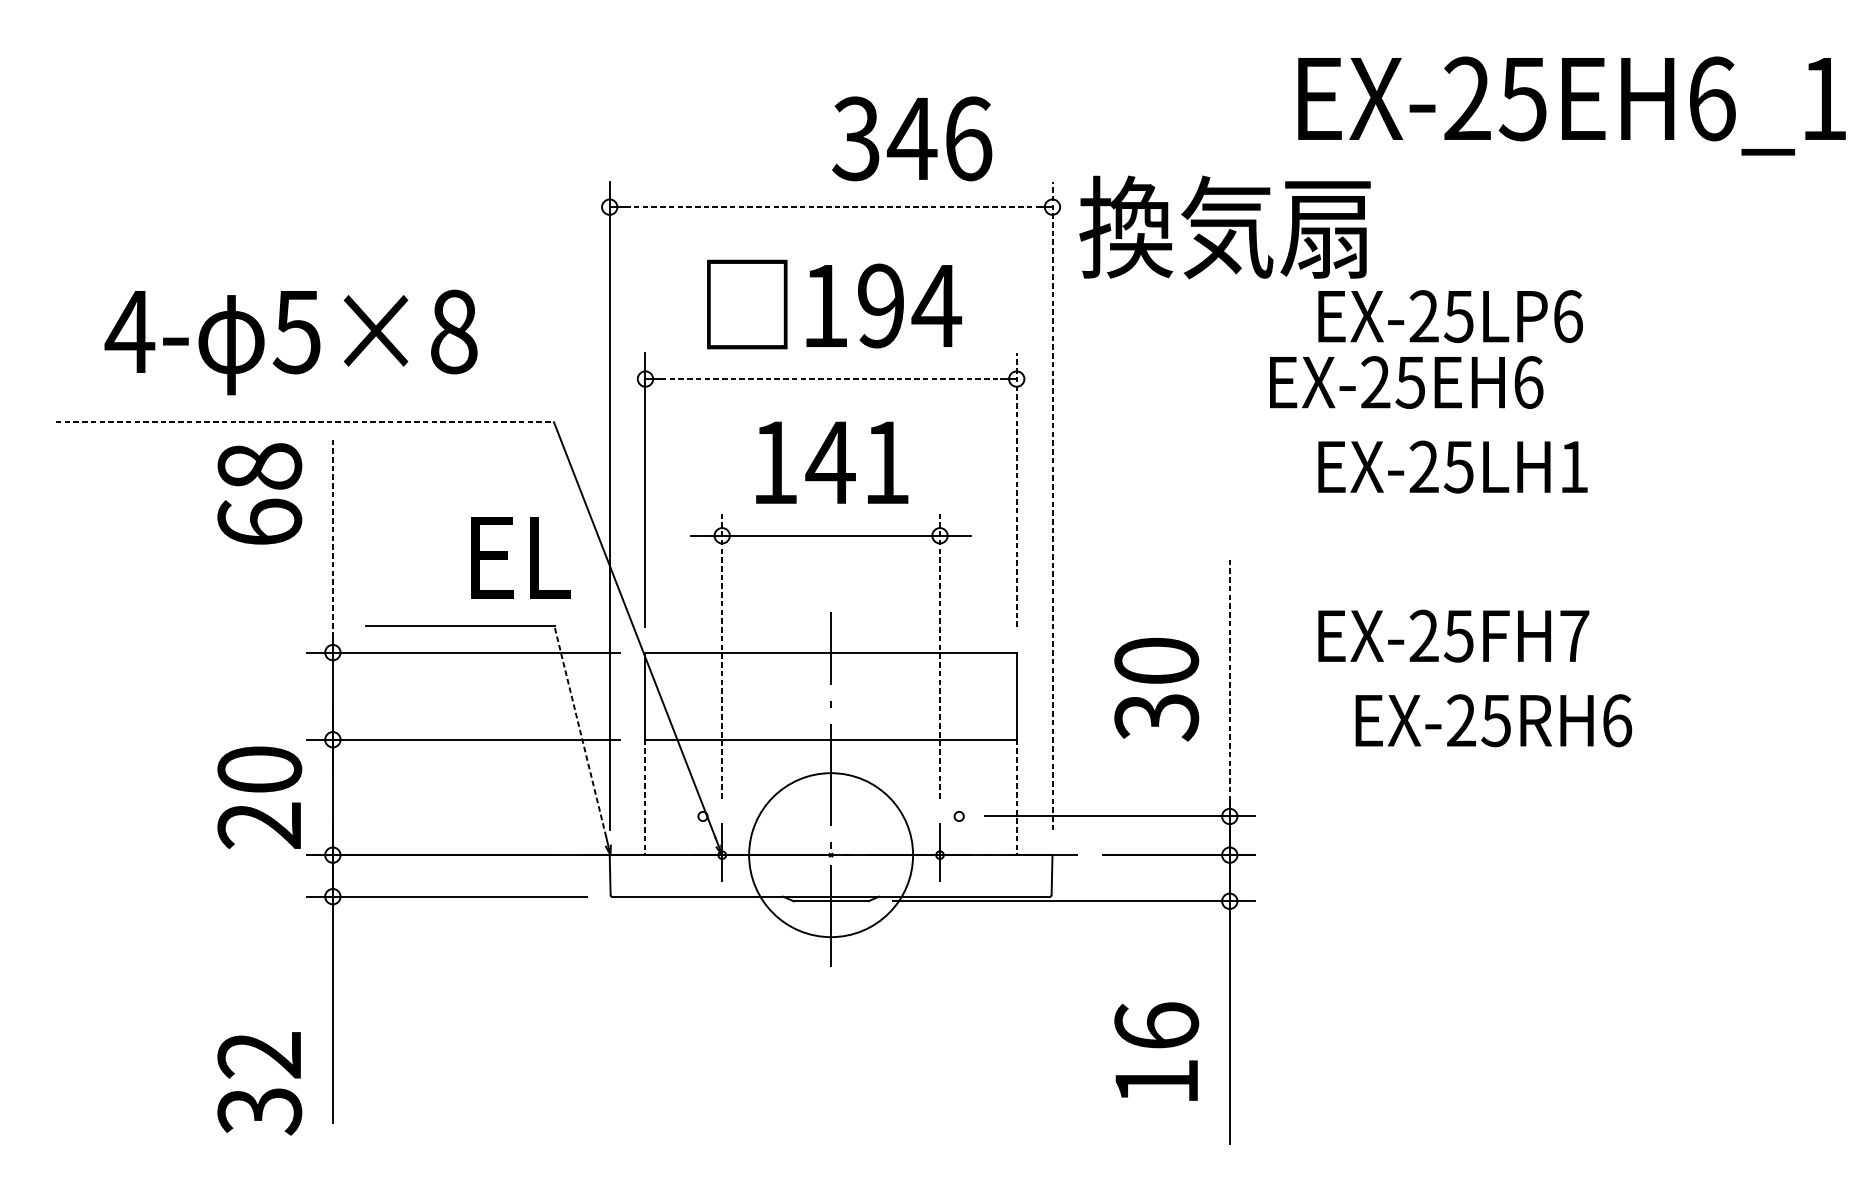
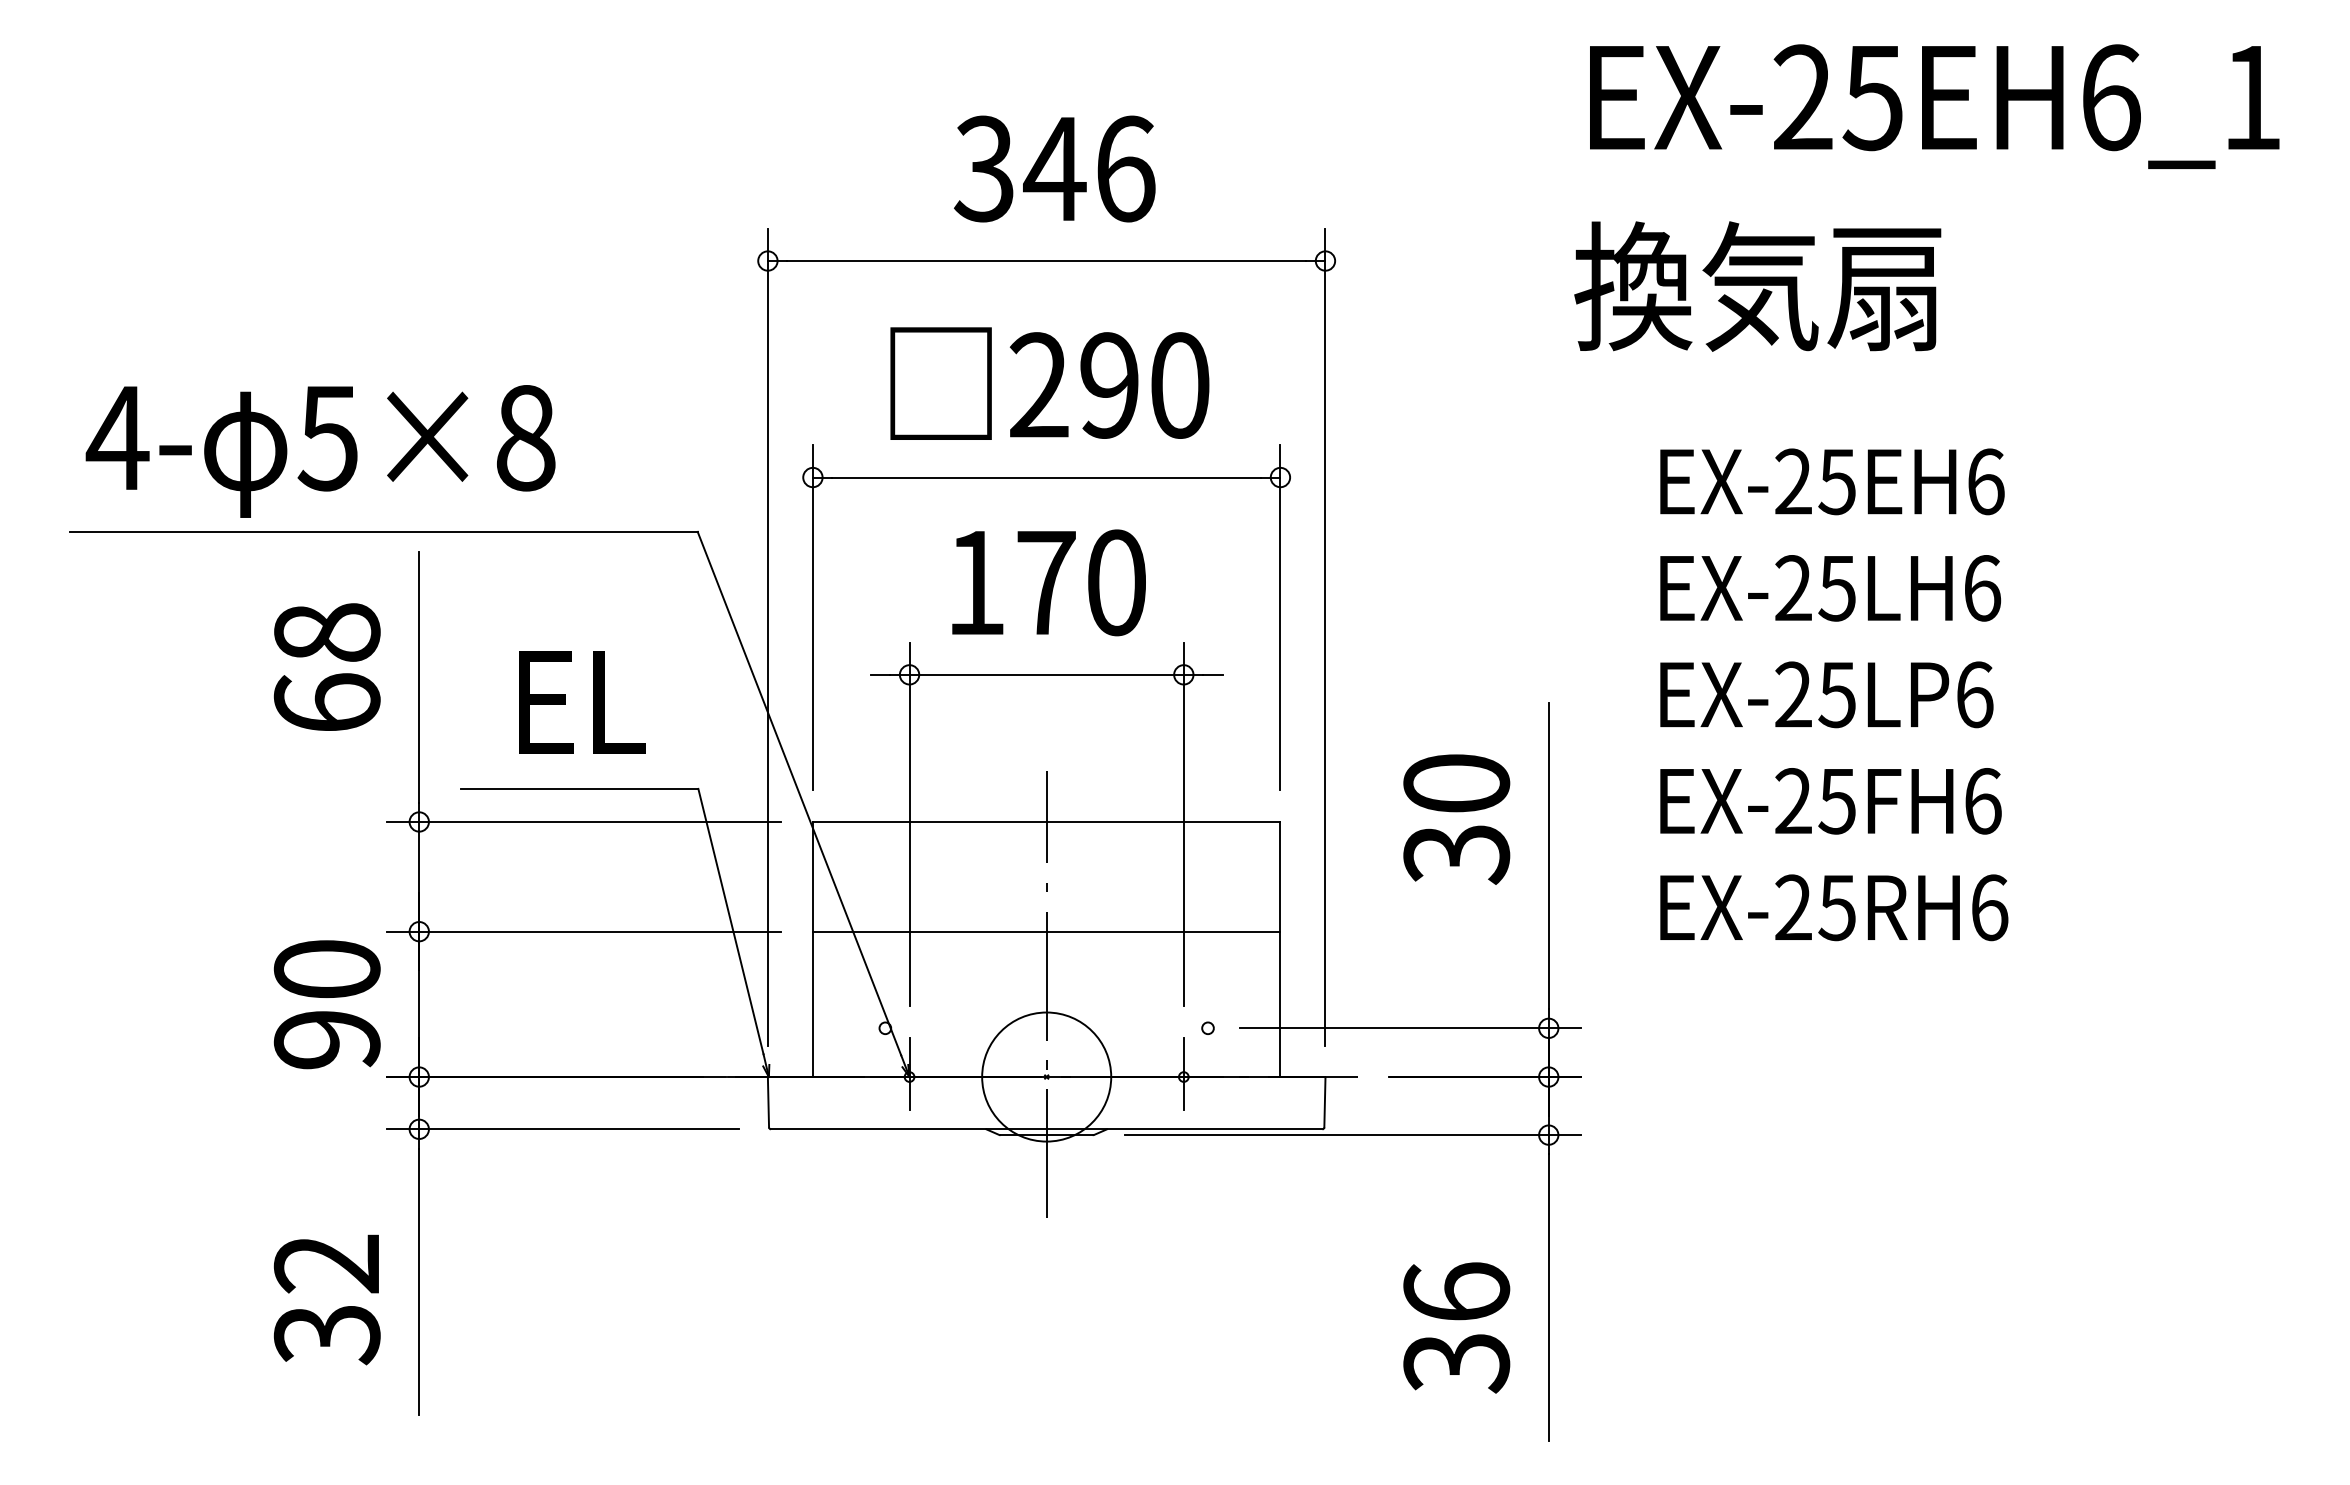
text: (1571, 105) -> (1934, 106), moved
text: (911, 138) -> (1054, 168), moved
line: (831, 207) -> (1047, 261), dashed -> solid
text: (1224, 227) -> (1757, 286), moved
text: (881, 306) -> (1110, 385), 194 -> 290
text: (1450, 316) -> (1826, 694), moved
text: (290, 342) -> (320, 451), moved
line: (831, 379) -> (1047, 477), dashed -> solid
text: (1406, 382) -> (1832, 481), moved
line: (305, 421) -> (384, 531), dashed -> solid
text: (857, 462) -> (1079, 582), 141 -> 170
text: (1575, 467) -> (1983, 588), EX-25LH1 -> EX-25LH6
line: (1016, 489) -> (1280, 616), dashed -> solid
text: (259, 493) -> (326, 666), moved
line: (1052, 505) -> (1325, 636), dashed -> solid
line: (333, 537) -> (419, 676), dashed -> solid
text: (521, 557) -> (582, 702), moved
text: (1575, 636) -> (1983, 801), EX-25FH7 -> EX-25FH6
line: (722, 654) -> (909, 824), dashed -> solid
line: (939, 654) -> (1183, 824), dashed -> solid
line: (1229, 680) -> (1548, 856), dashed -> solid
text: (1156, 689) -> (1456, 819), moved
text: (1494, 720) -> (1834, 907), moved
line: (580, 731) -> (730, 921), dashed -> solid
line: (645, 797) -> (812, 1004), dashed -> solid
line: (1016, 797) -> (1280, 1004), dashed -> solid
text: (260, 825) -> (327, 1039), 20 -> 90
circle: (830, 854) -> (1046, 1076), size x0.62
text: (1156, 1082) -> (1456, 1363), 16 -> 36
text: (259, 1083) -> (326, 1299), moved

